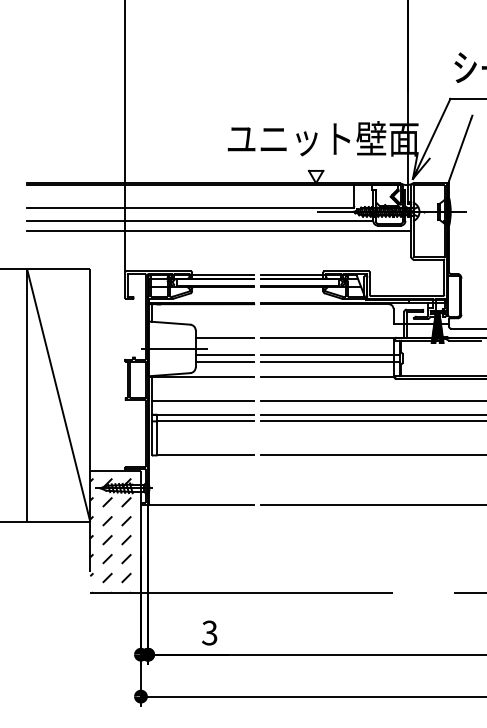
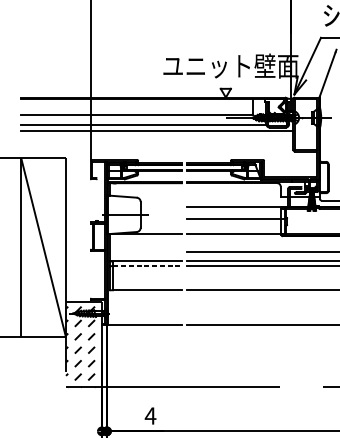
line: (224, 338) -> (161, 207), removed
line: (224, 355) -> (161, 219), removed
line: (224, 361) -> (161, 223), removed
line: (330, 361) -> (236, 223), removed
line: (203, 400) -> (146, 251), removed
line: (205, 421) -> (147, 266), solid -> dashed
text: (209, 632) -> (150, 415), 3 -> 4

